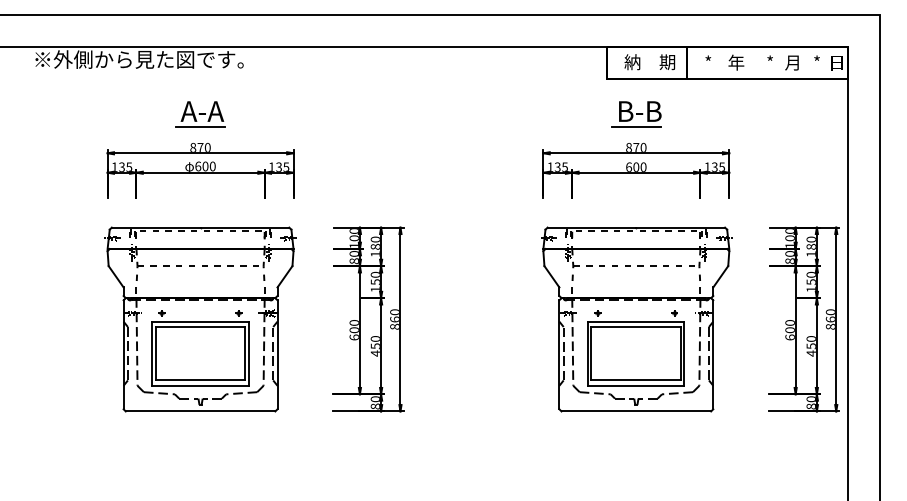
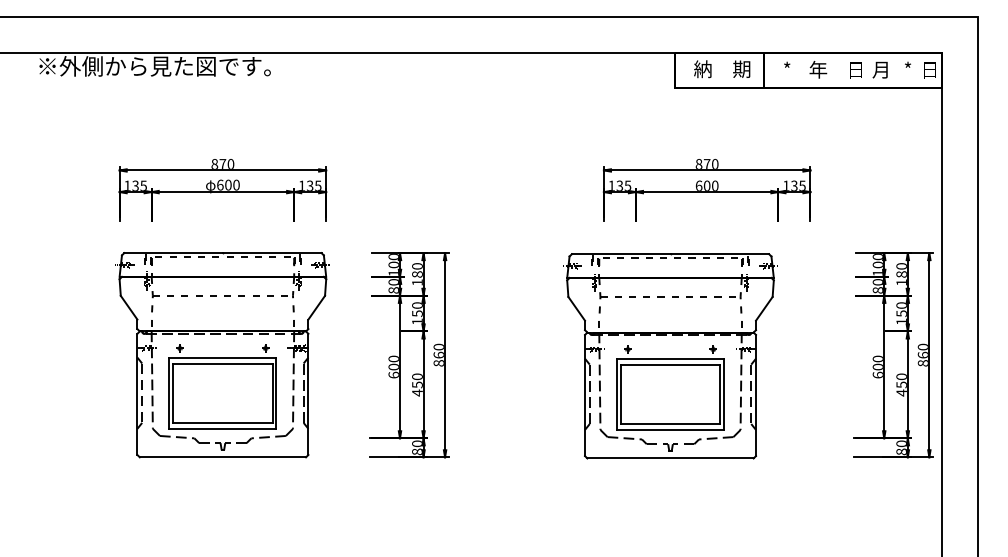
text: (770, 62) -> (856, 69), * -> 日
part: (200, 114) -> (222, 127), removed
part: (636, 114) -> (707, 127), removed
part: (636, 319) -> (670, 356), moved

